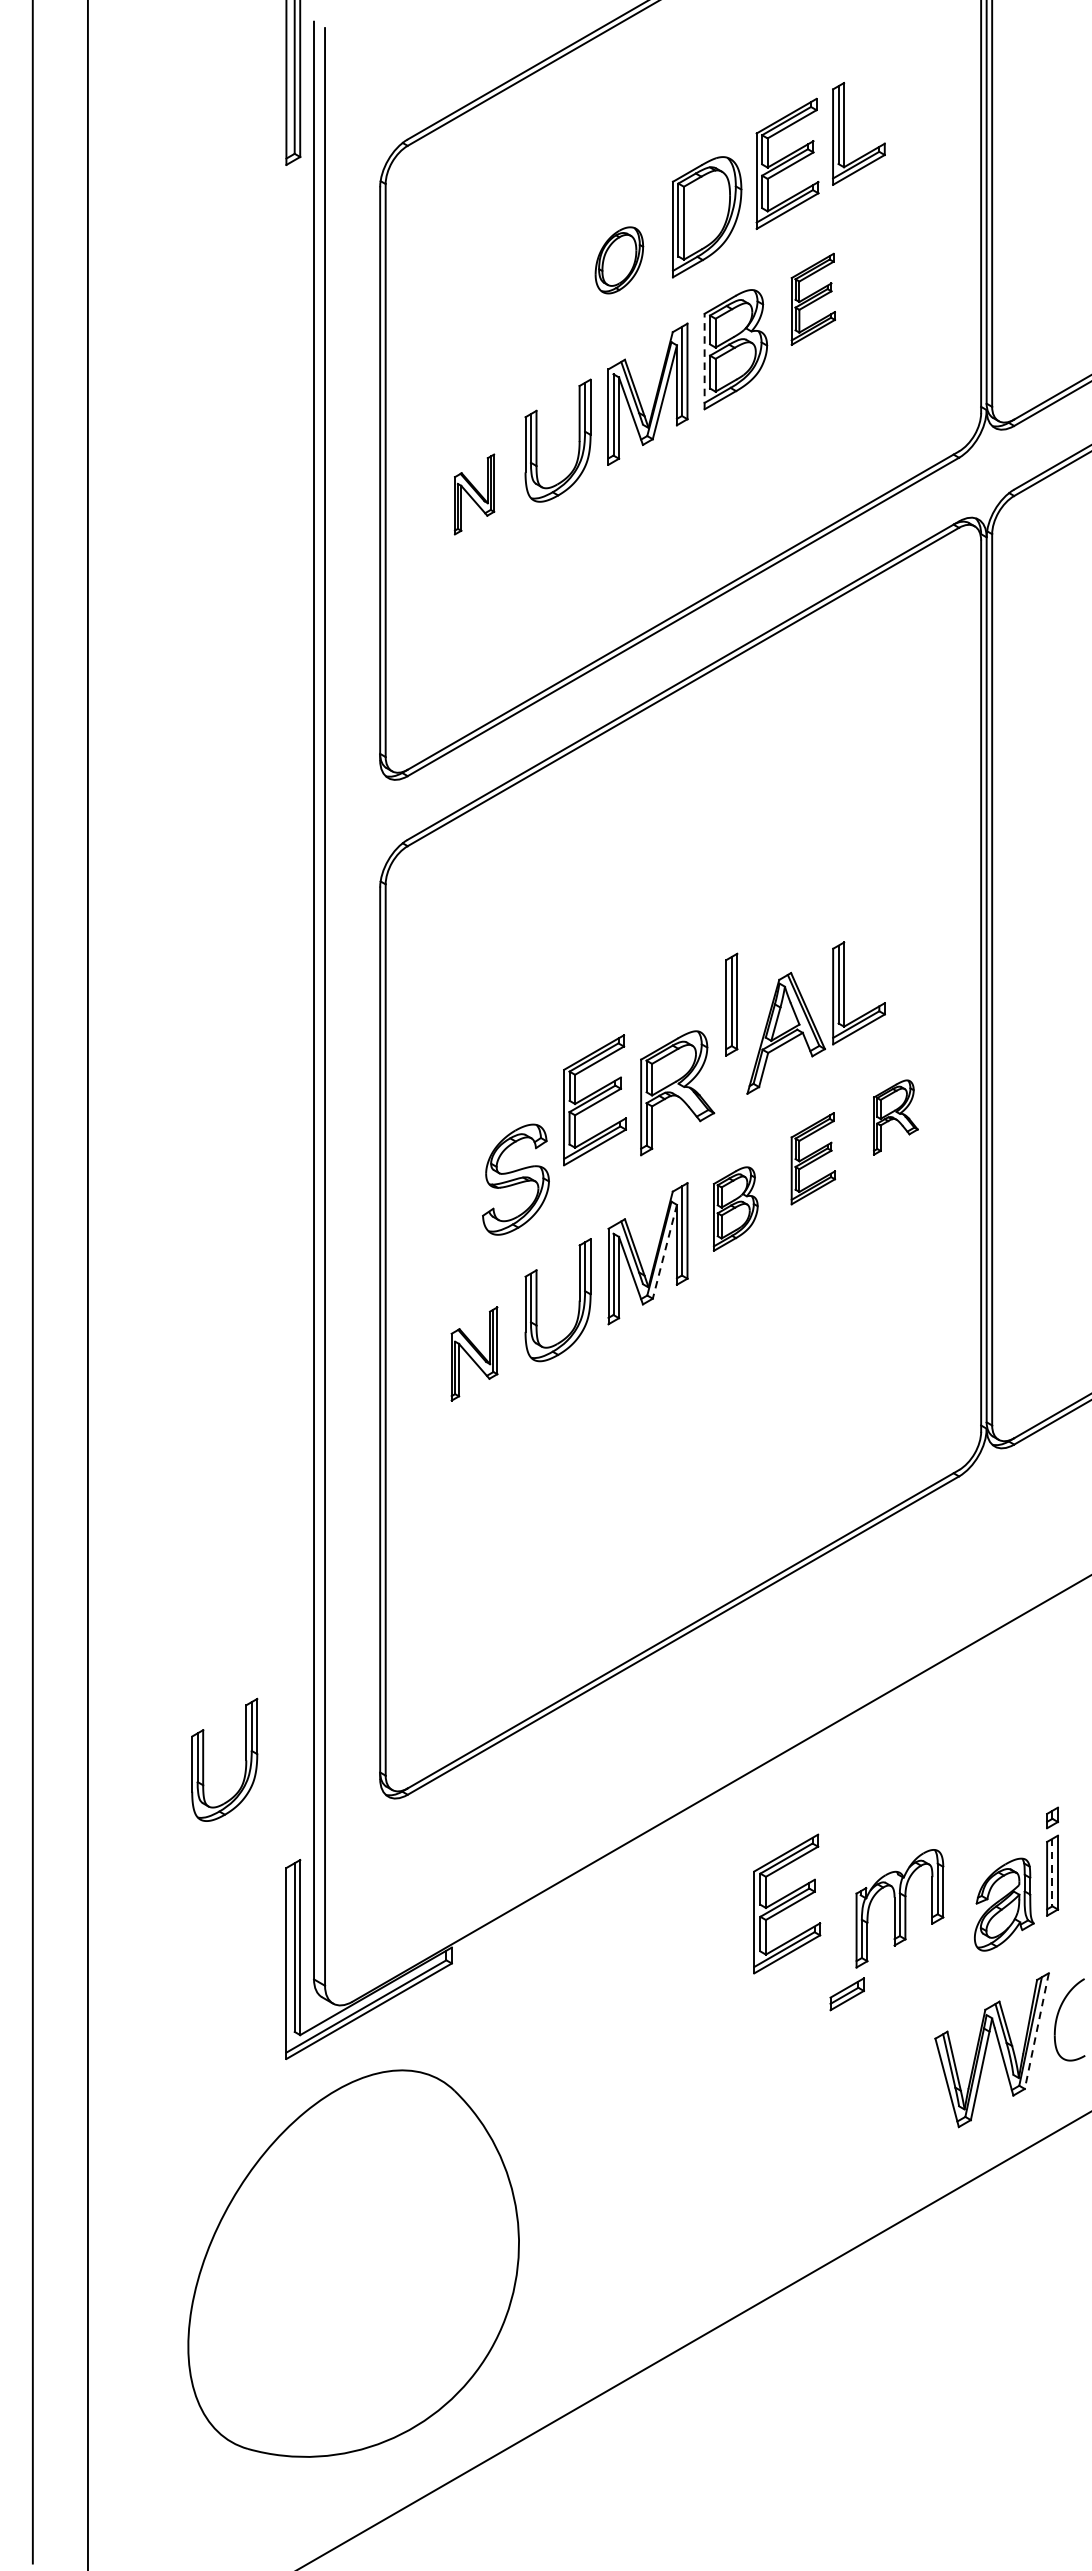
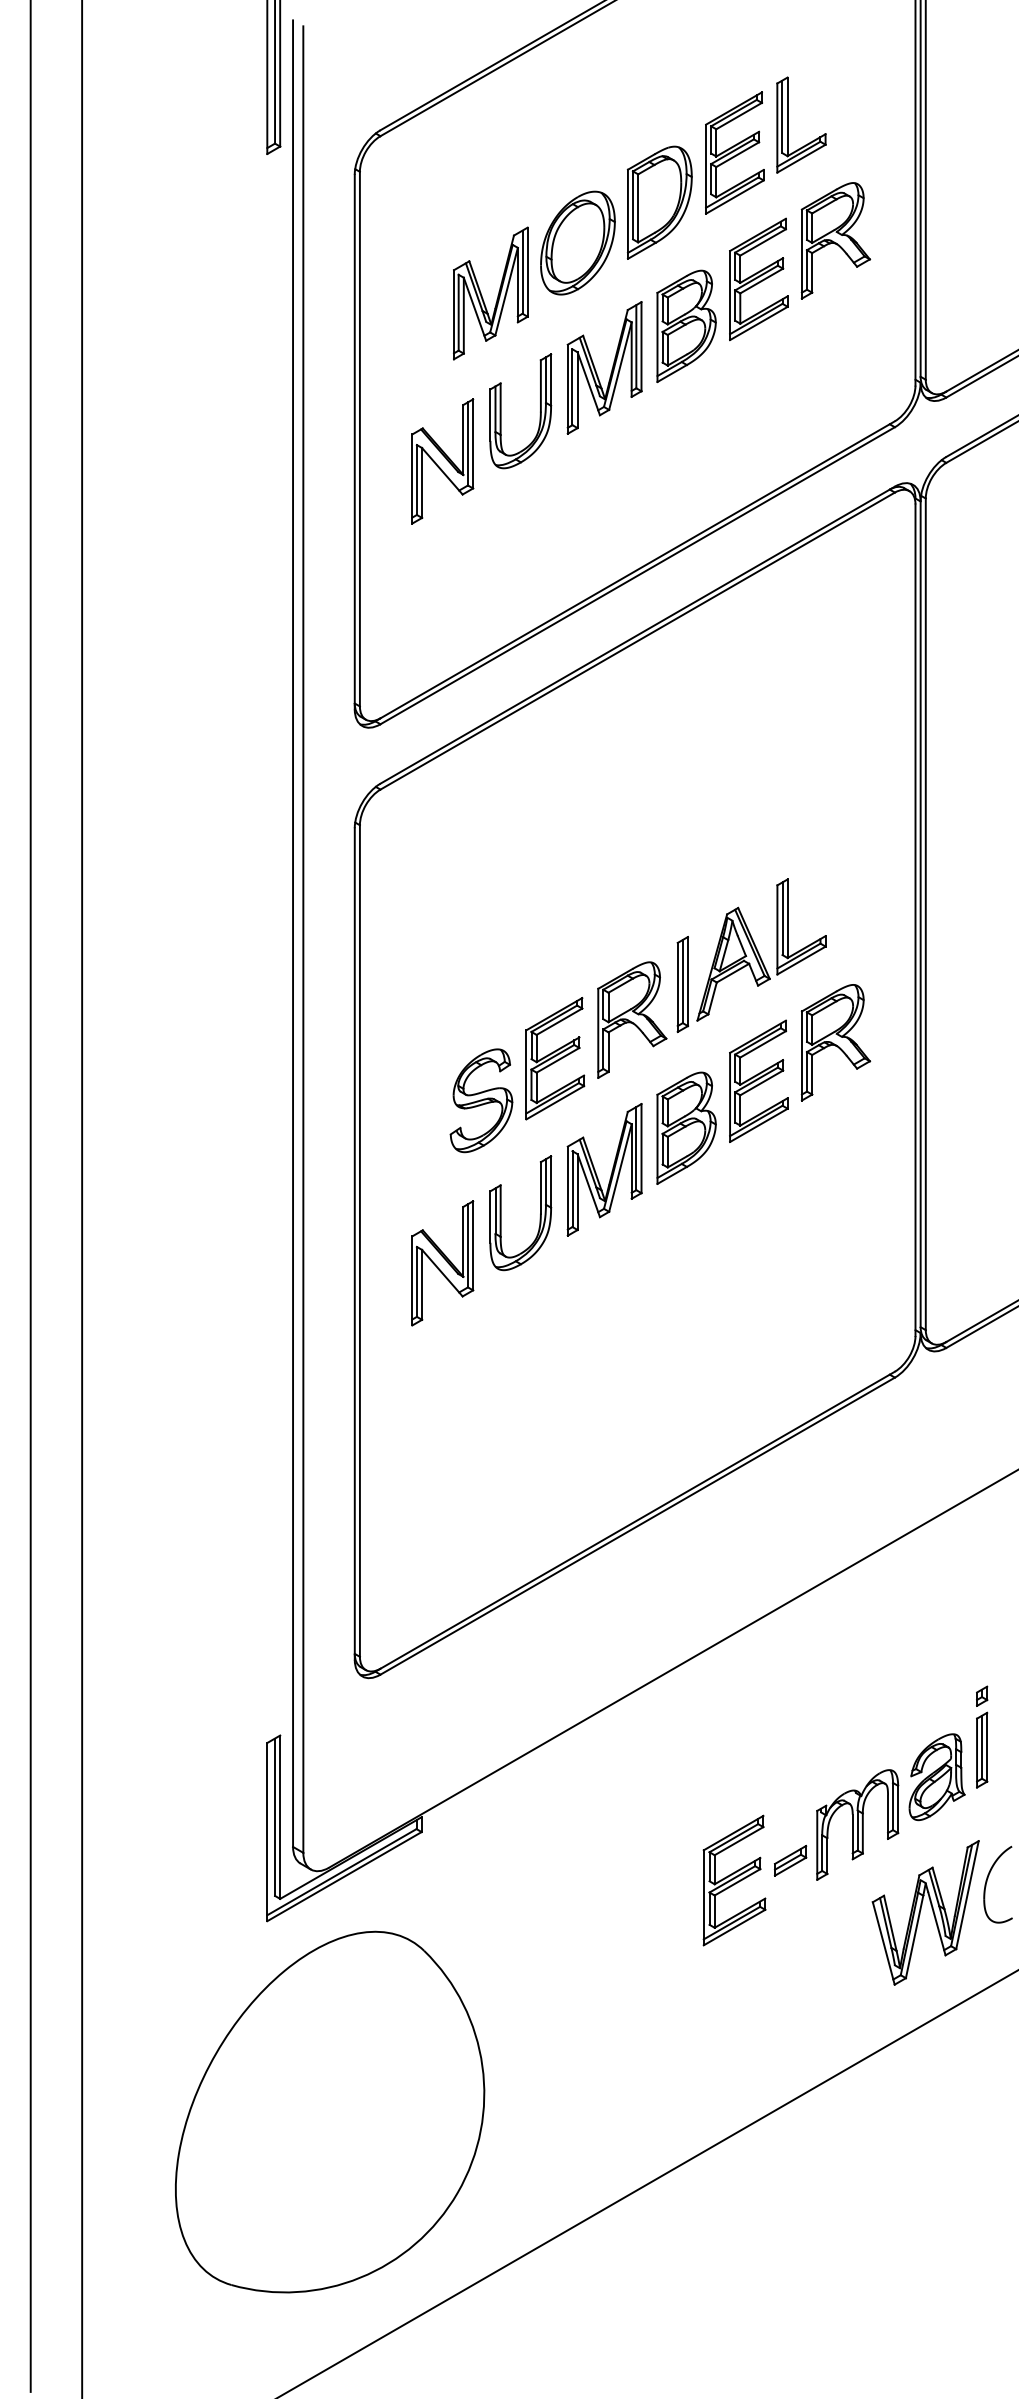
part: (895, 257) -> (835, 240), added
part: (618, 259) -> (577, 242), size x1.67
part: (812, 299) -> (758, 279), size x1.43
part: (533, 316) -> (497, 295), added
line: (704, 361) -> (657, 337), dashed -> solid
part: (474, 494) -> (442, 461), size x1.67
part: (731, 1004) -> (682, 984), moved
part: (595, 1100) -> (555, 1058), moved
part: (895, 1117) -> (835, 1042), size x1.67
part: (812, 1157) -> (758, 1080), size x1.43
part: (735, 1208) -> (686, 1127), size x1.43
line: (664, 1252) -> (620, 1168), dashed -> solid
part: (474, 1354) -> (442, 1263), size x1.43
part: (204, 1760) -> (190, 1642), removed
line: (1052, 1872) -> (982, 1747), dashed -> solid
part: (787, 1903) -> (734, 1880), moved
part: (899, 1908) -> (857, 1824), moved
line: (1036, 2031) -> (967, 1895), dashed -> solid

